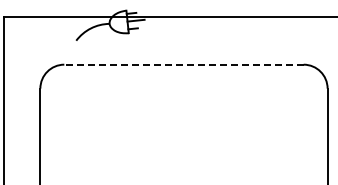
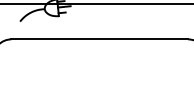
line: (184, 64) -> (100, 39), dashed -> solid

